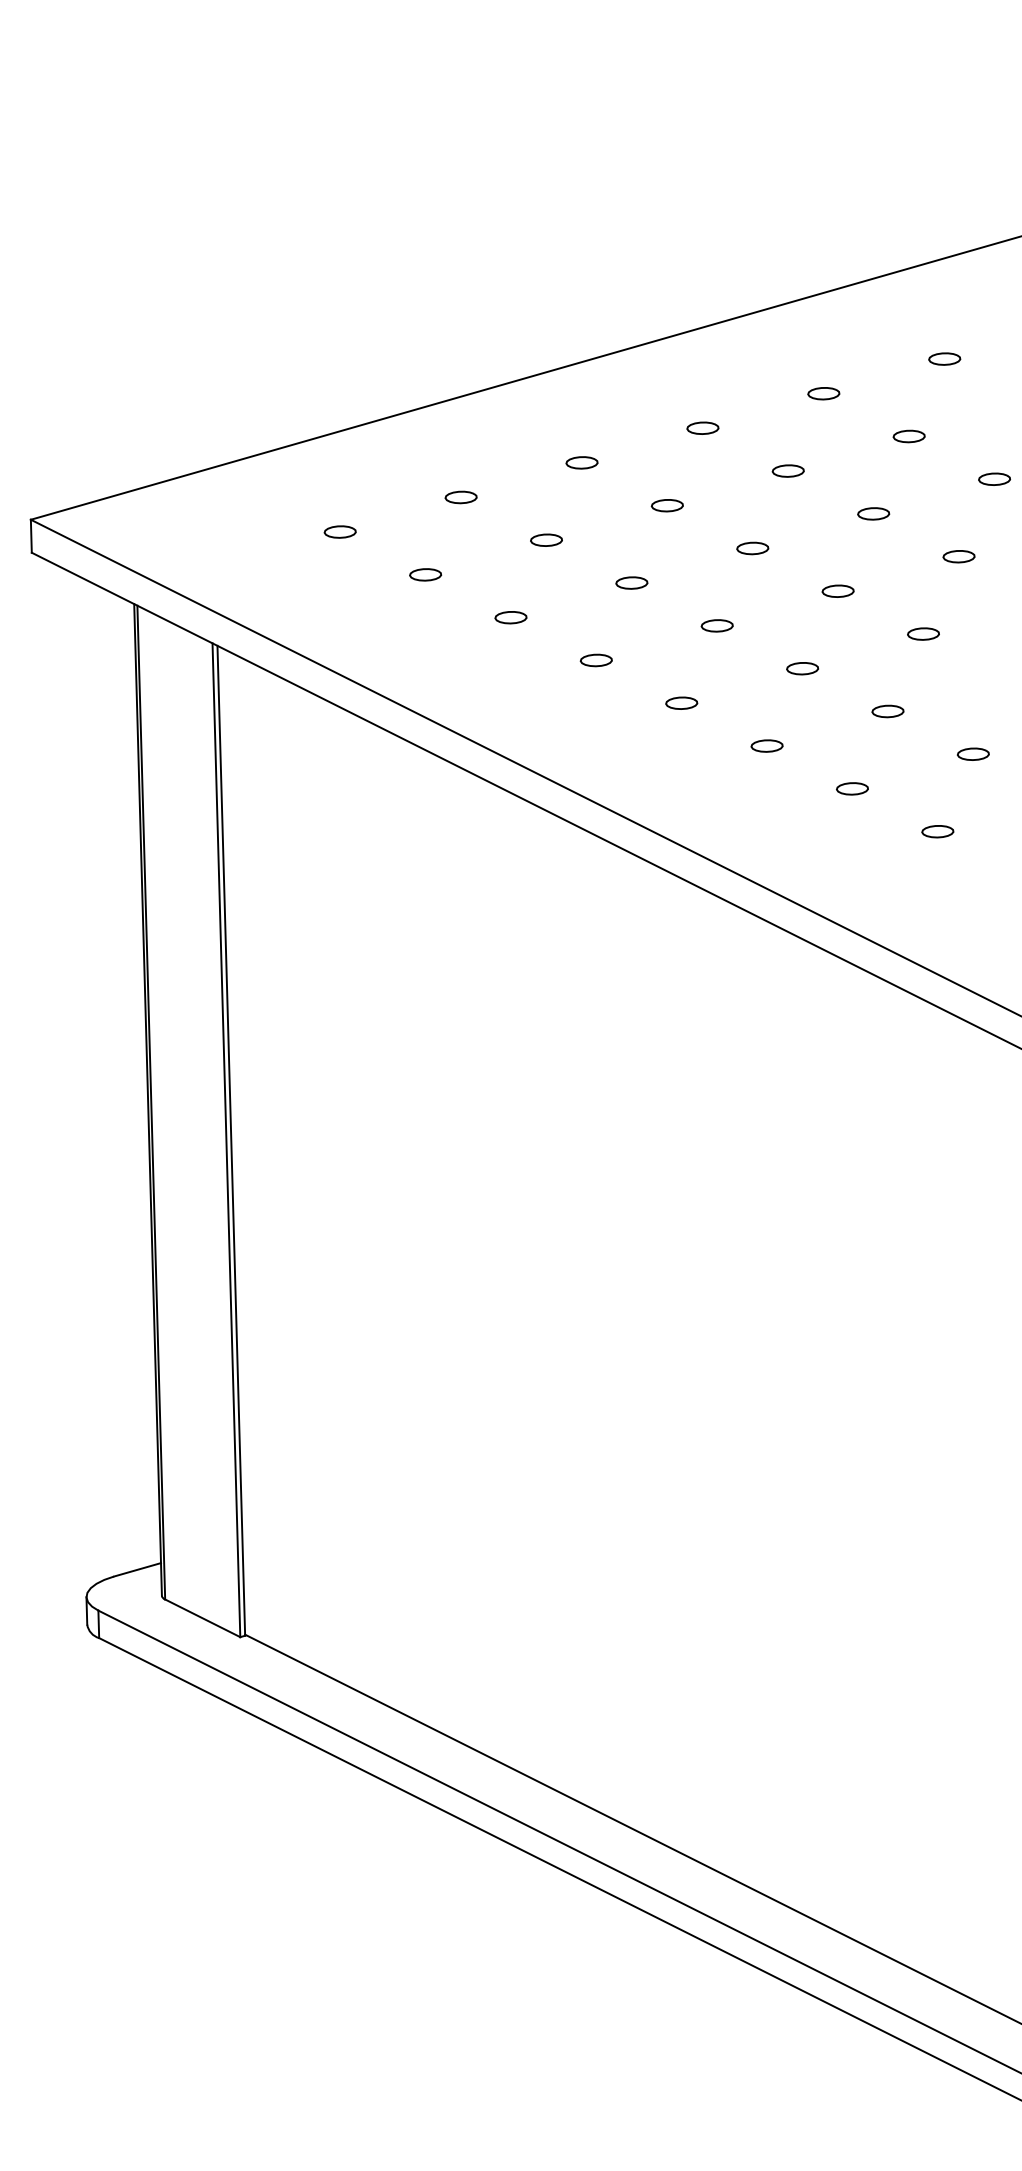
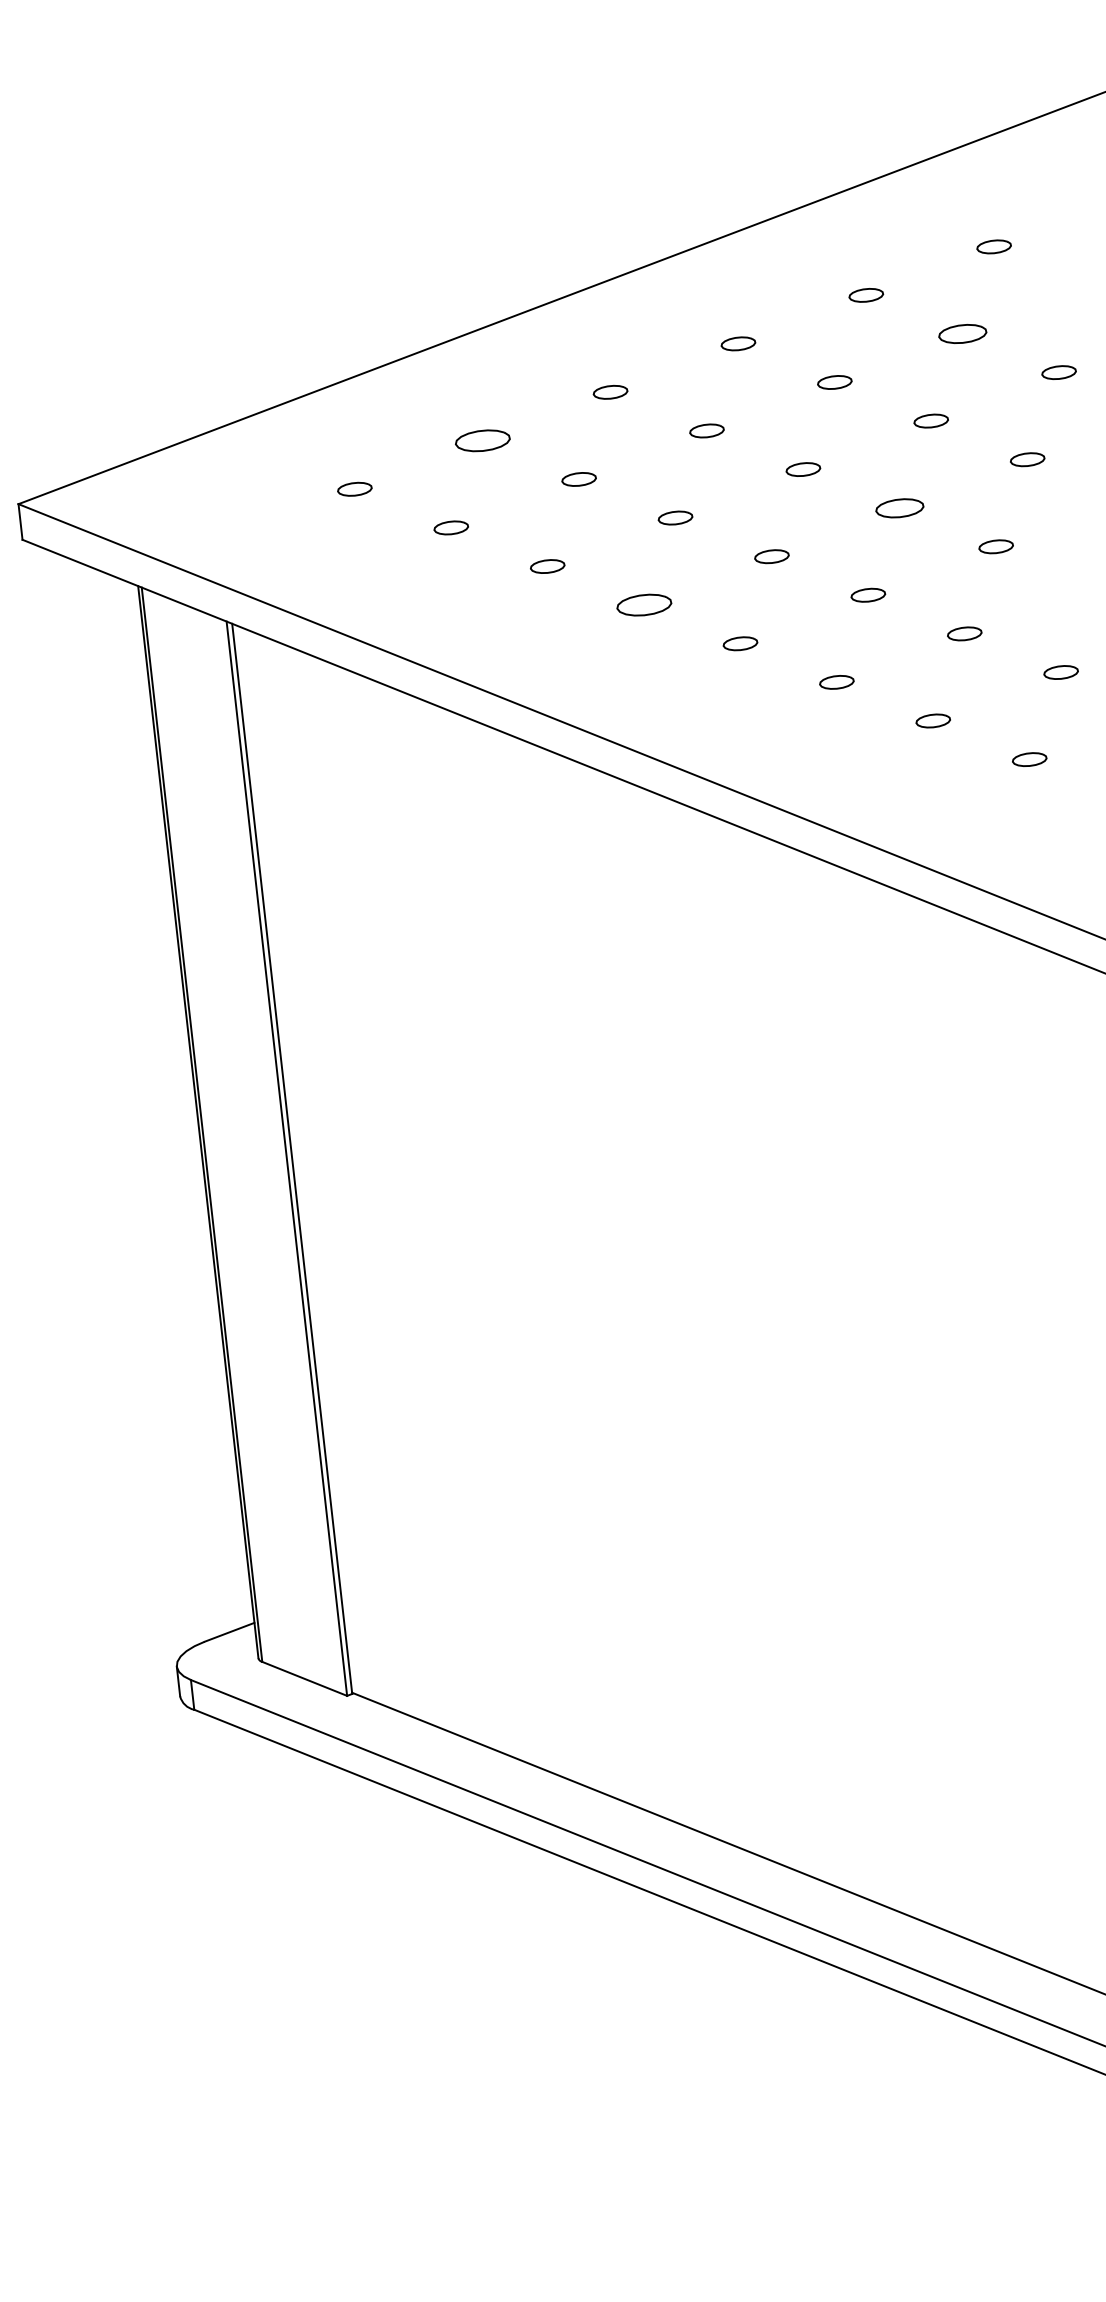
part: (908, 436) -> (961, 334), size x1.4
part: (460, 497) -> (482, 440), size x1.6
part: (837, 590) -> (899, 507), size x1.4
part: (595, 660) -> (643, 605), size x1.6

